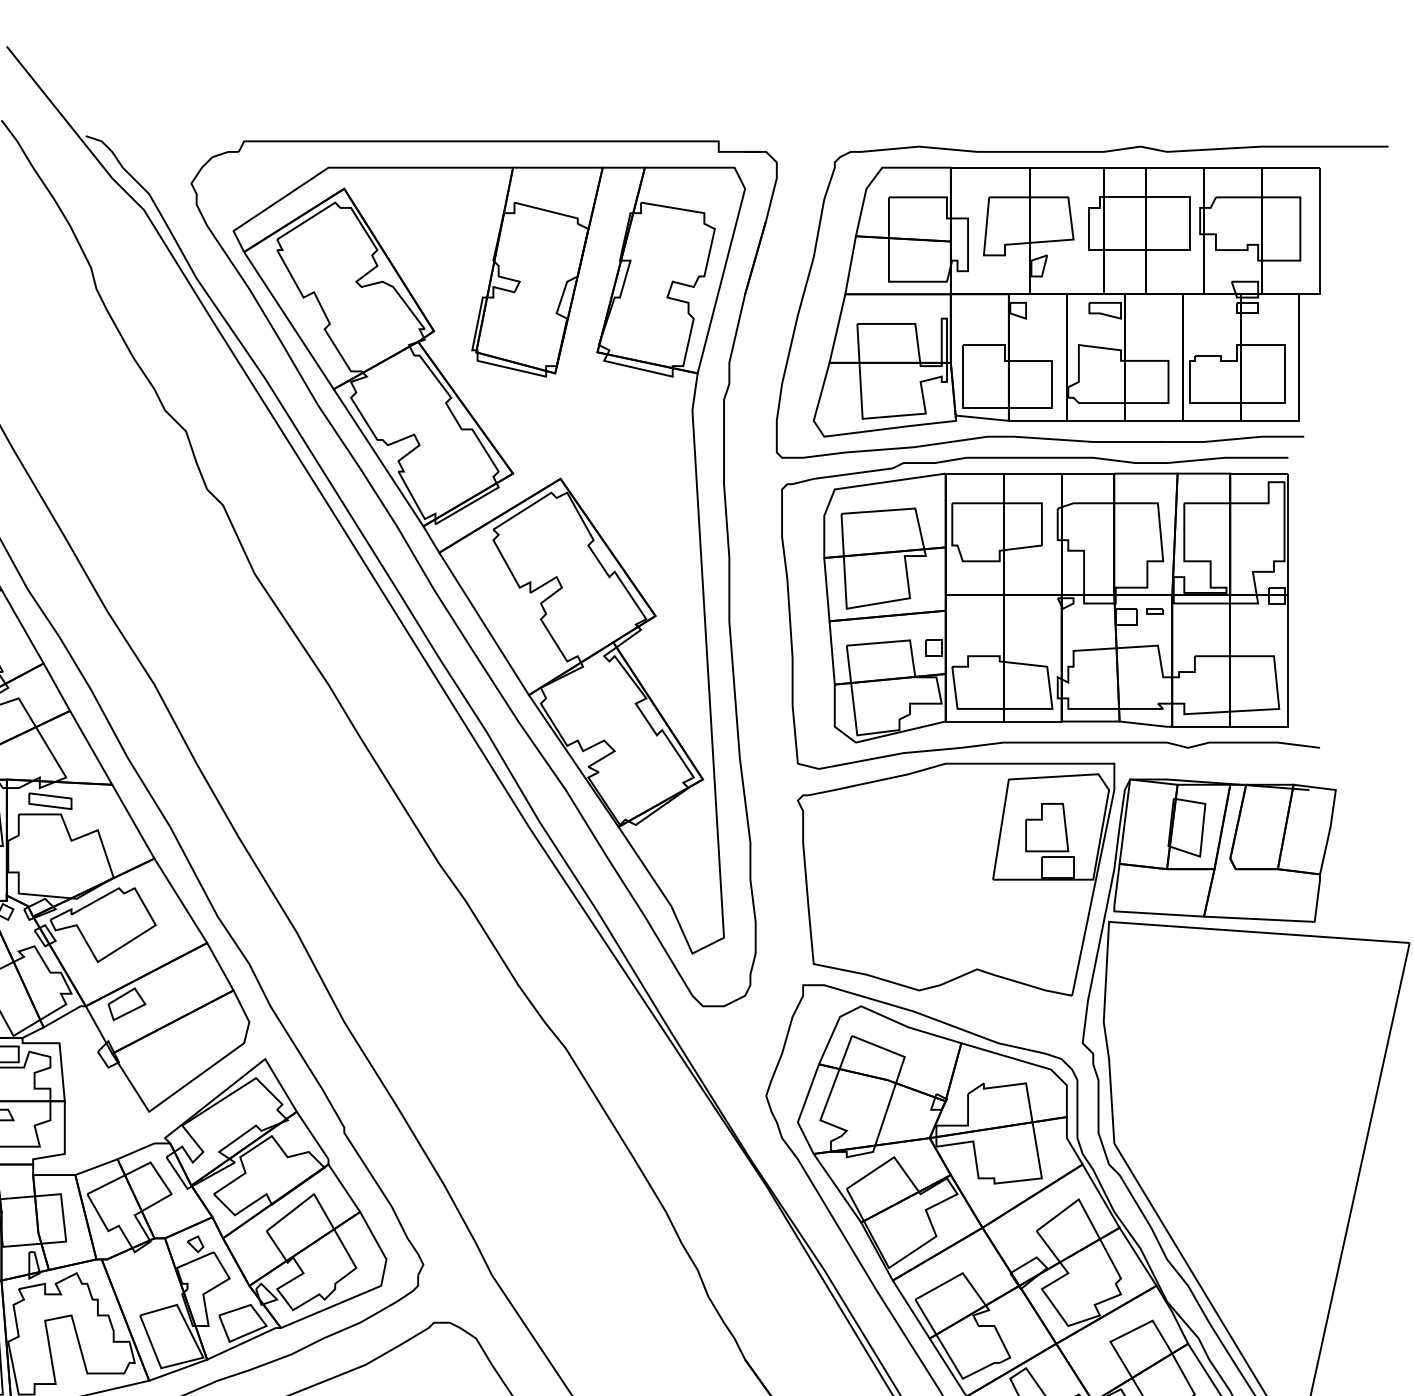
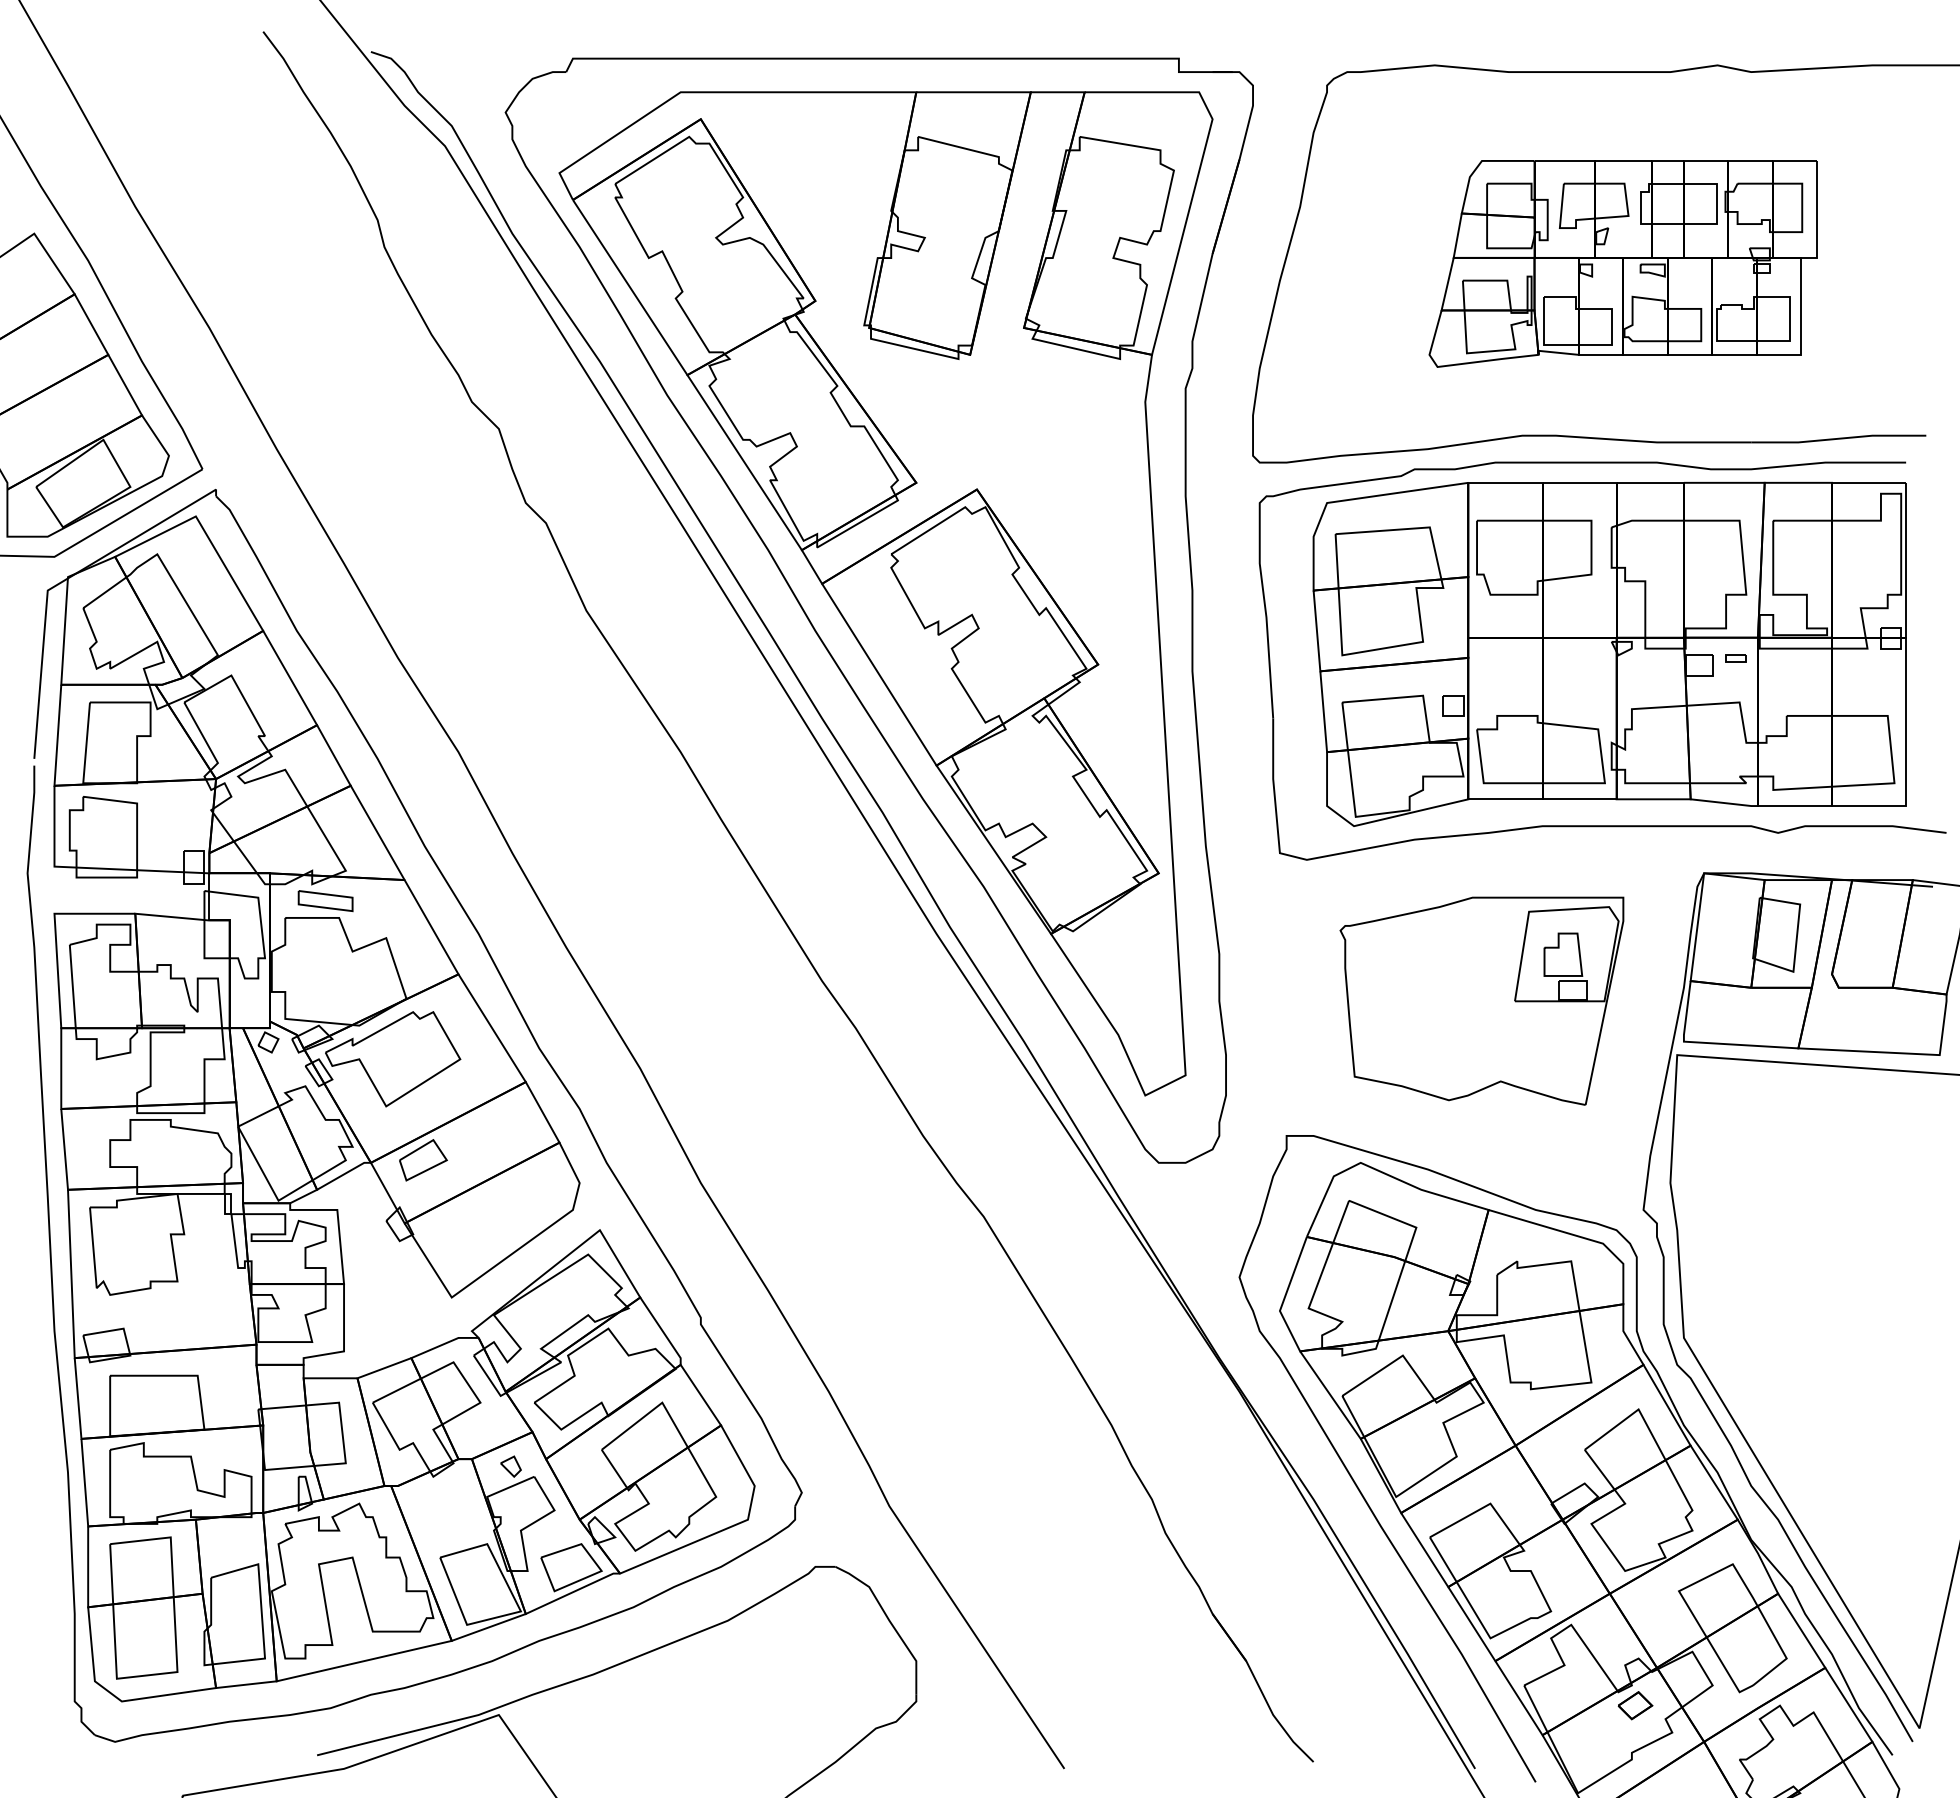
part: (1067, 301) -> (1623, 263), size x0.6
part: (955, 879) -> (1481, 1001), size x0.7

